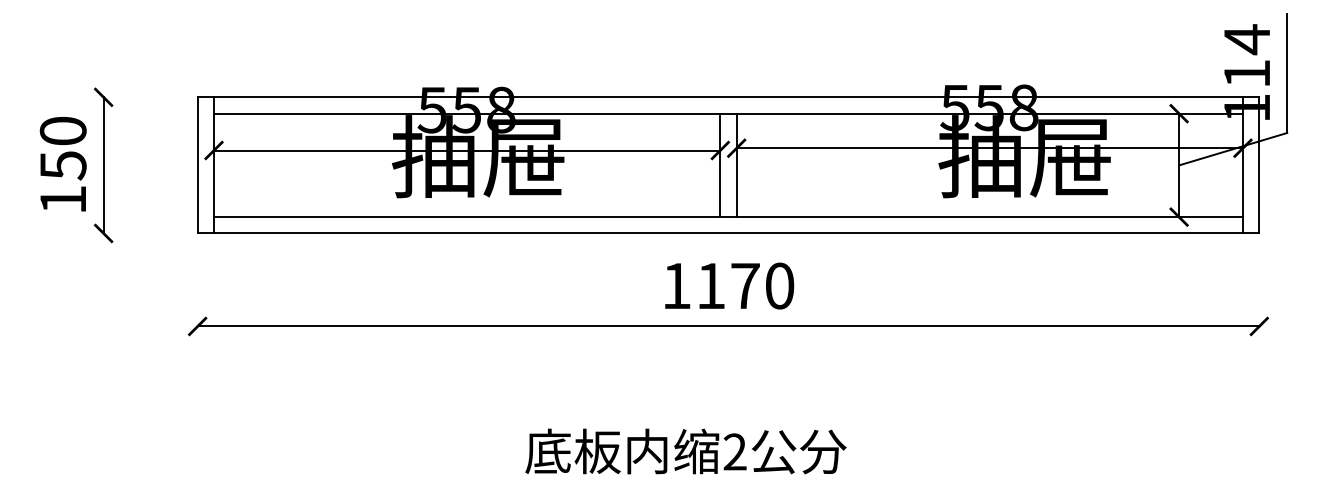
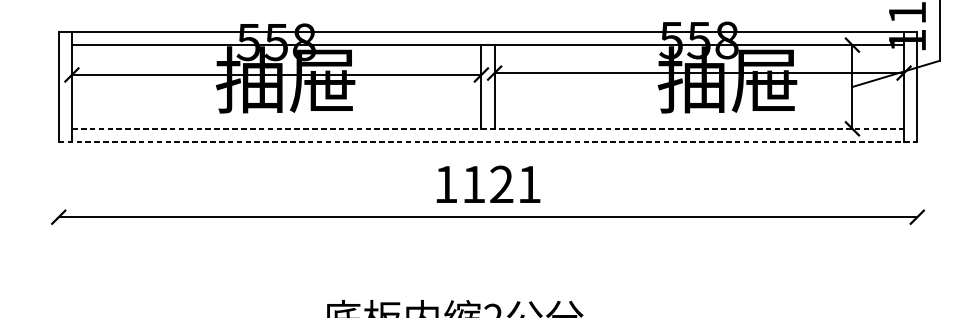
line: (729, 217) -> (488, 129), solid -> dashed
line: (728, 233) -> (488, 142), solid -> dashed
text: (762, 285) -> (515, 184), 1170 -> 1121

